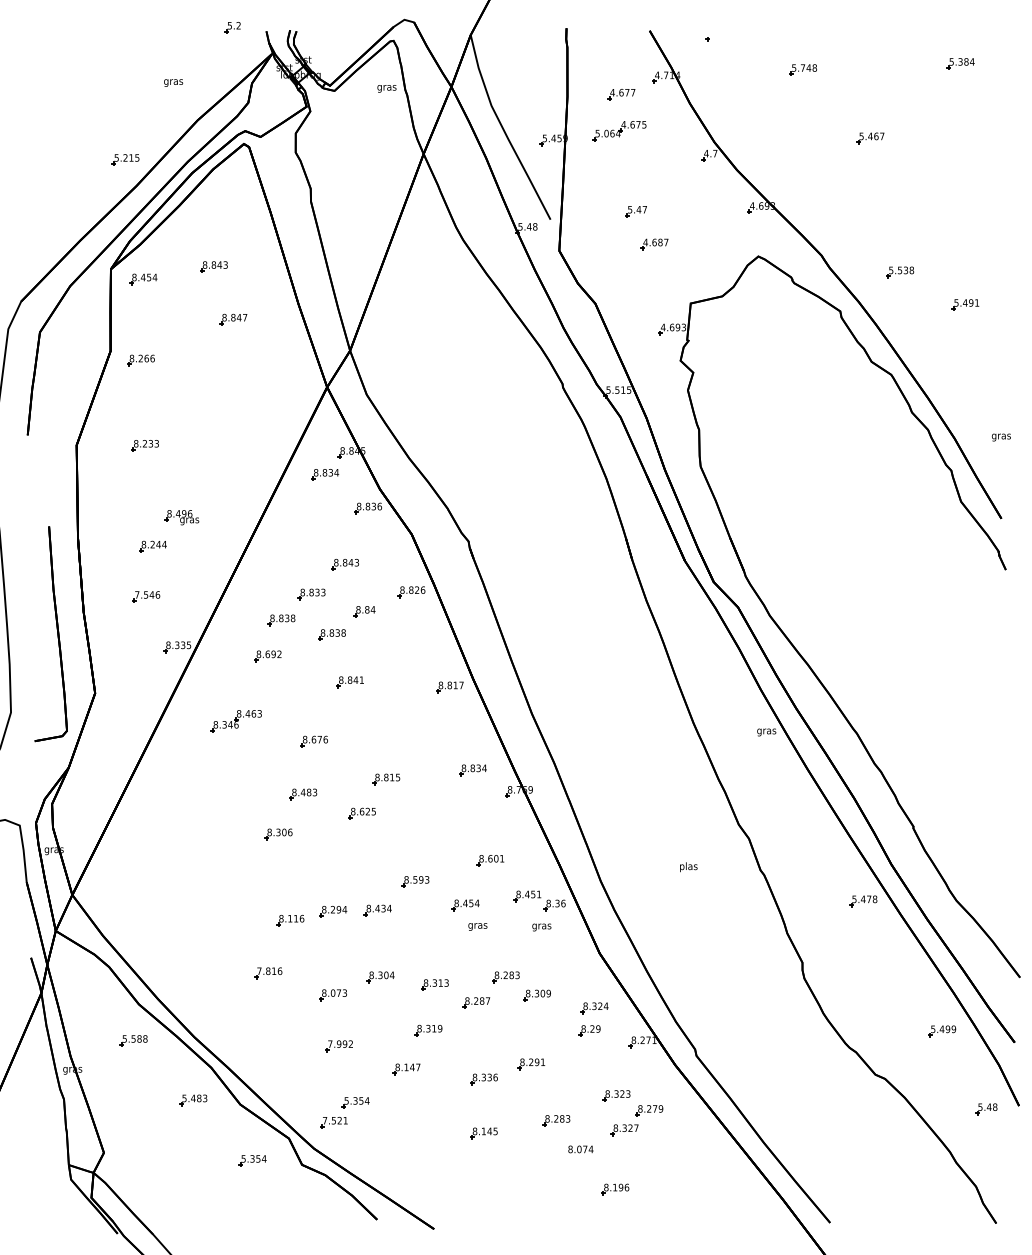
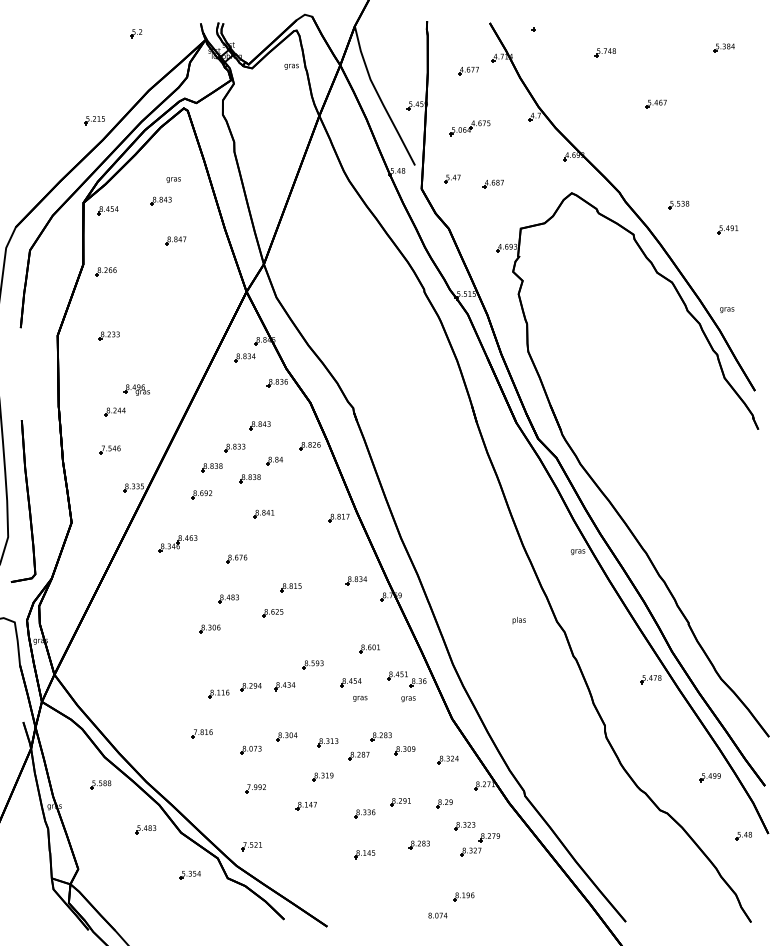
part: (232, 27) -> (135, 33), moved
text: (173, 82) -> (173, 179), moved
part: (619, 131) -> (470, 128), moved
part: (635, 211) -> (451, 178), moved
text: (1000, 437) -> (726, 310), moved
part: (57, 634) -> (28, 501), moved
text: (688, 867) -> (519, 620), moved
part: (589, 1030) -> (444, 803), moved
part: (355, 1102) -> (267, 831), removed
text: (580, 1149) -> (437, 915), moved

